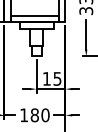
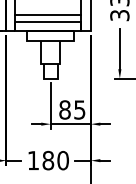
line: (34, 10) -> (47, 14), added
text: (46, 78) -> (64, 109), 15 -> 85

